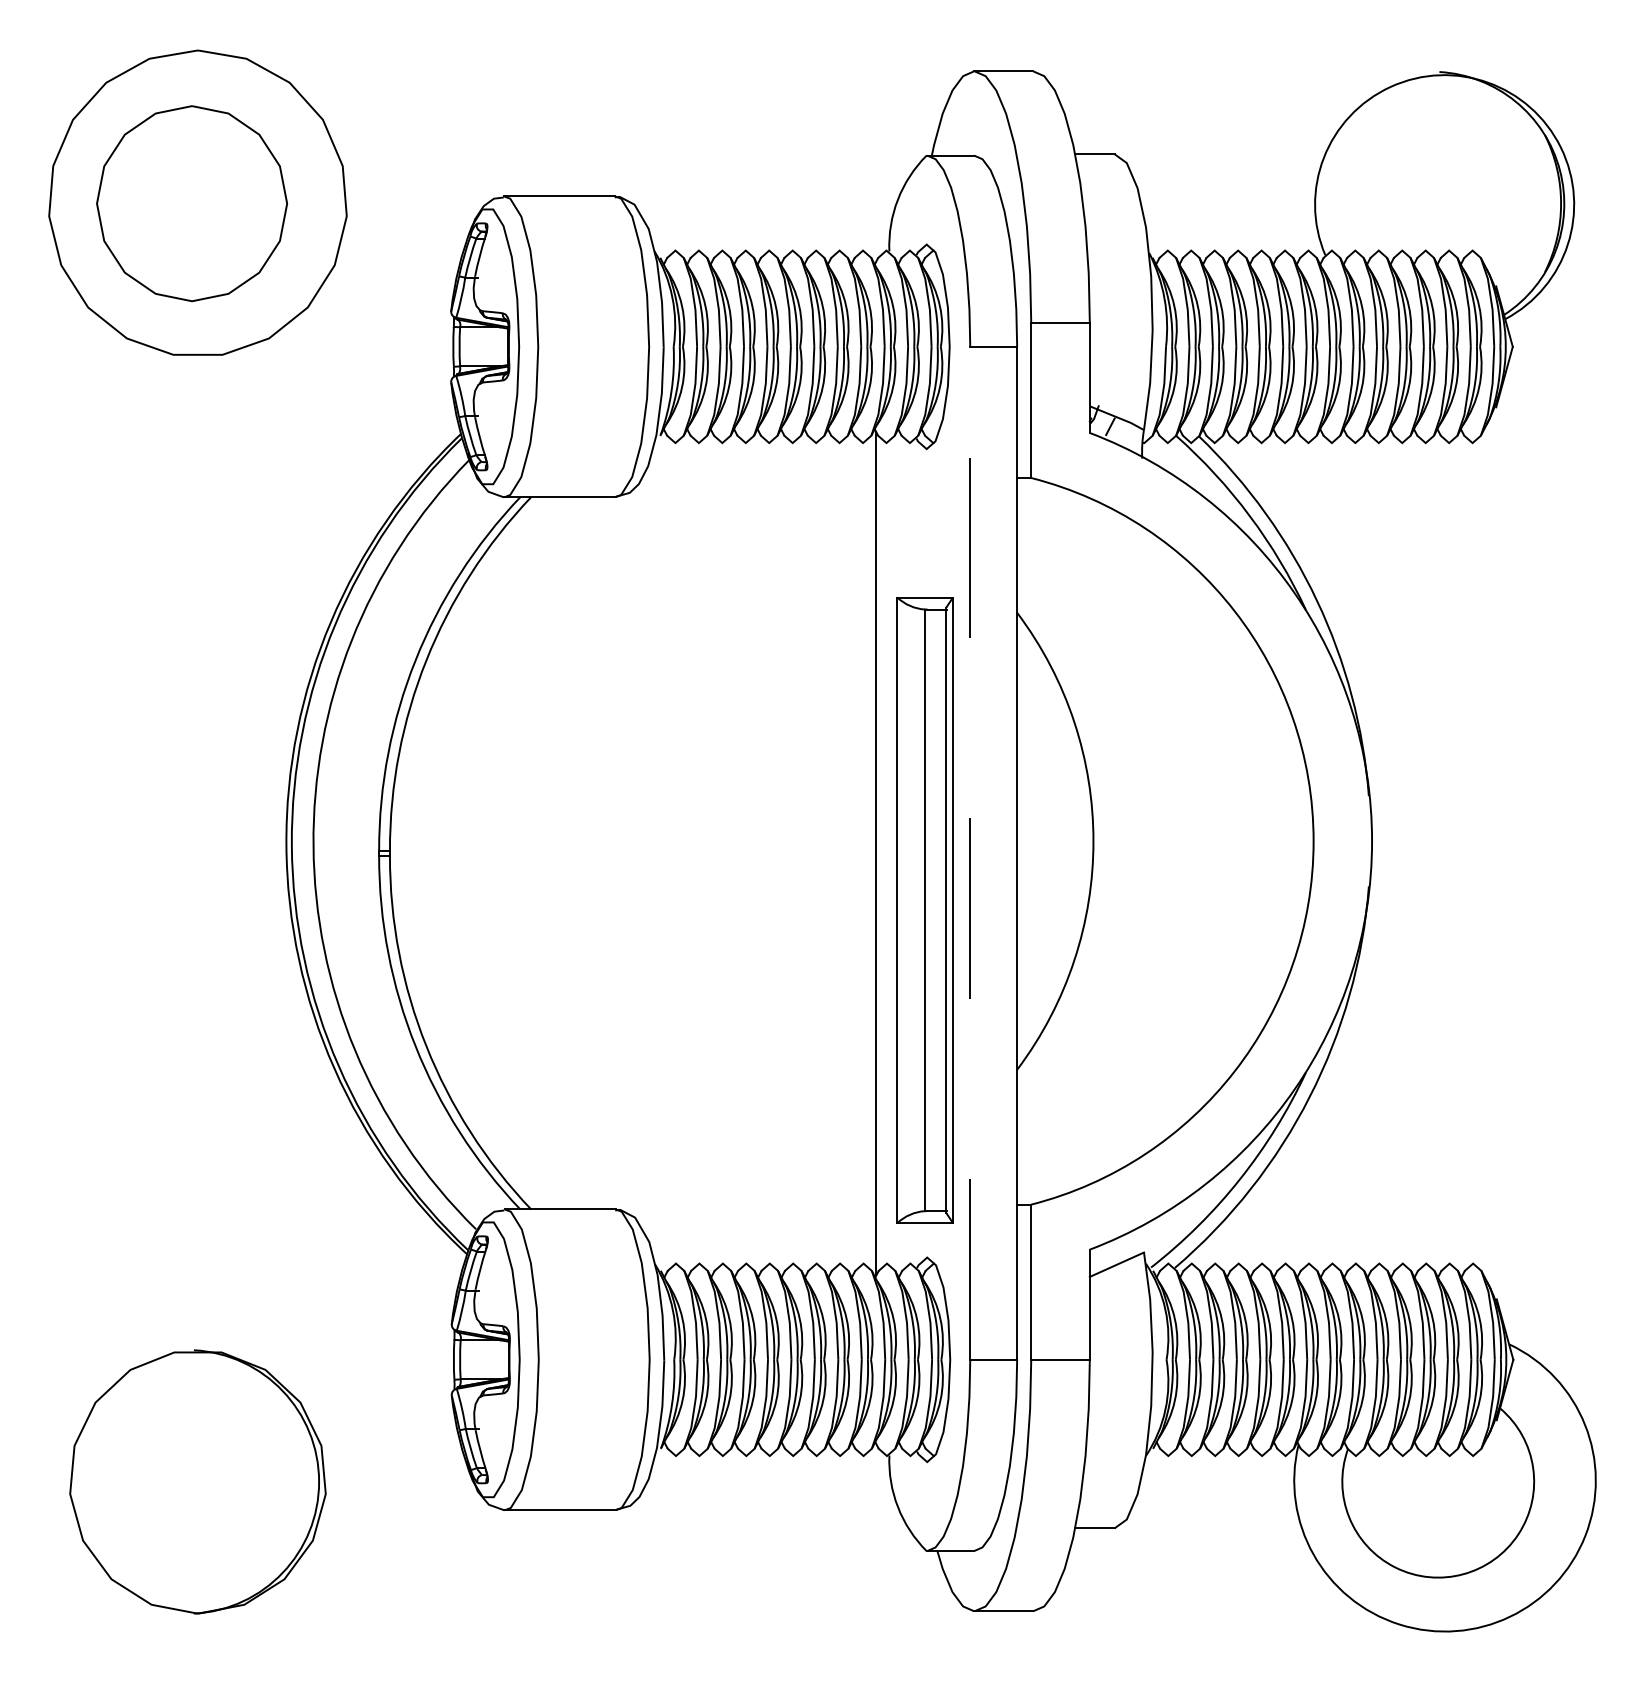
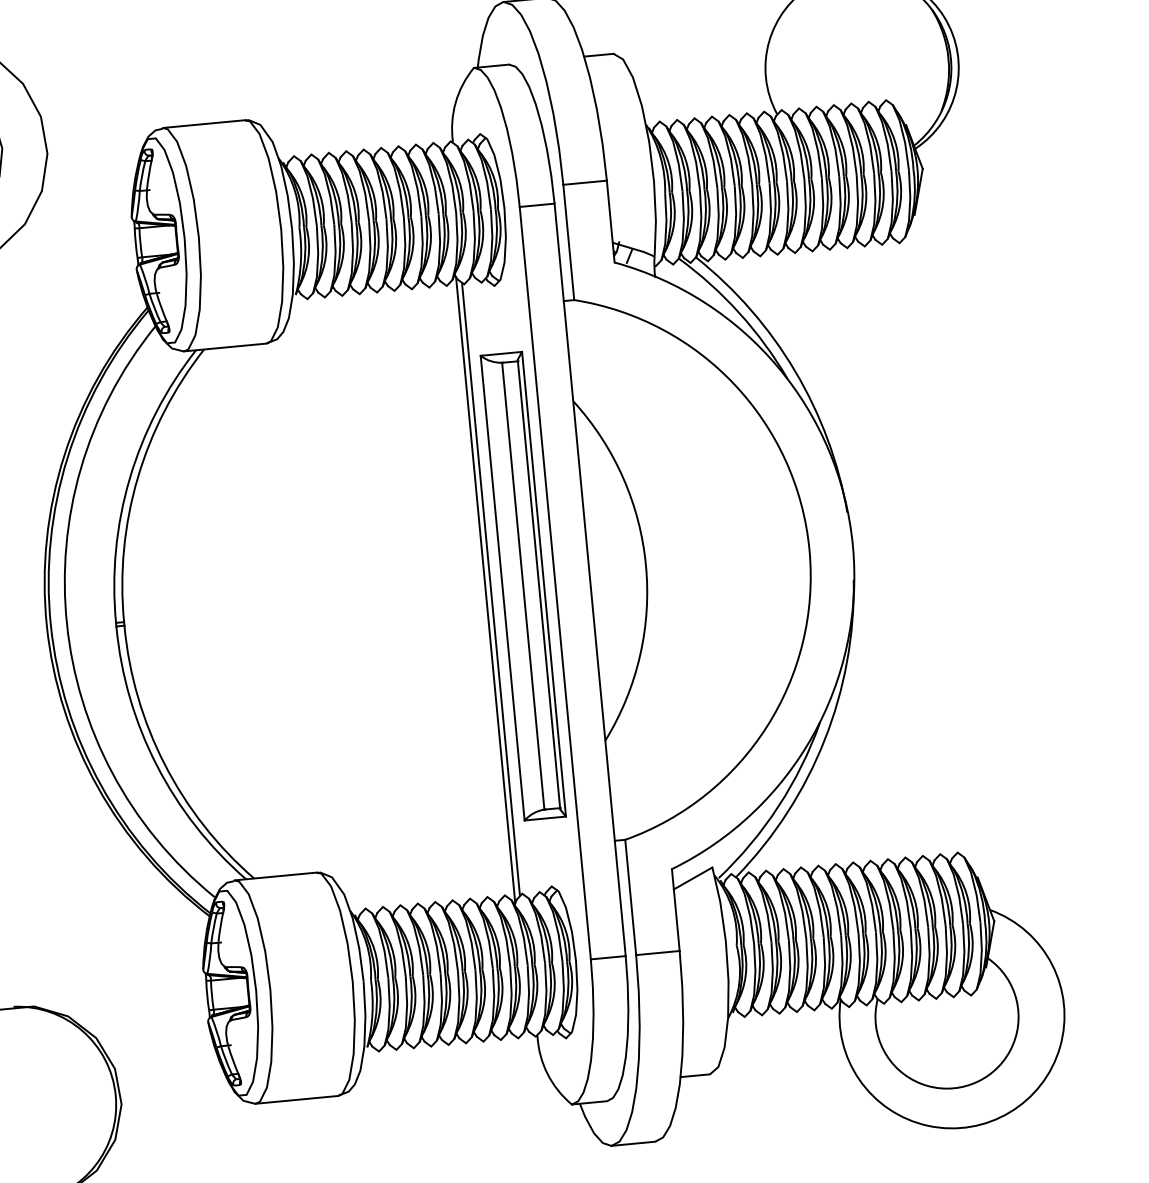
line: (970, 852) -> (555, 582), dashed -> solid
line: (883, 853) -> (490, 589), added
part: (924, 910) -> (522, 586), moved

